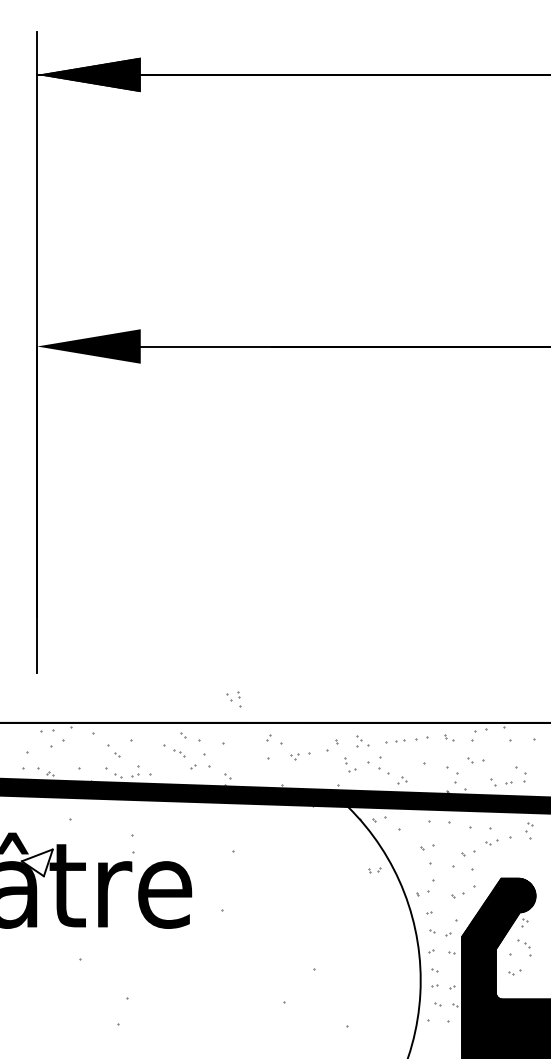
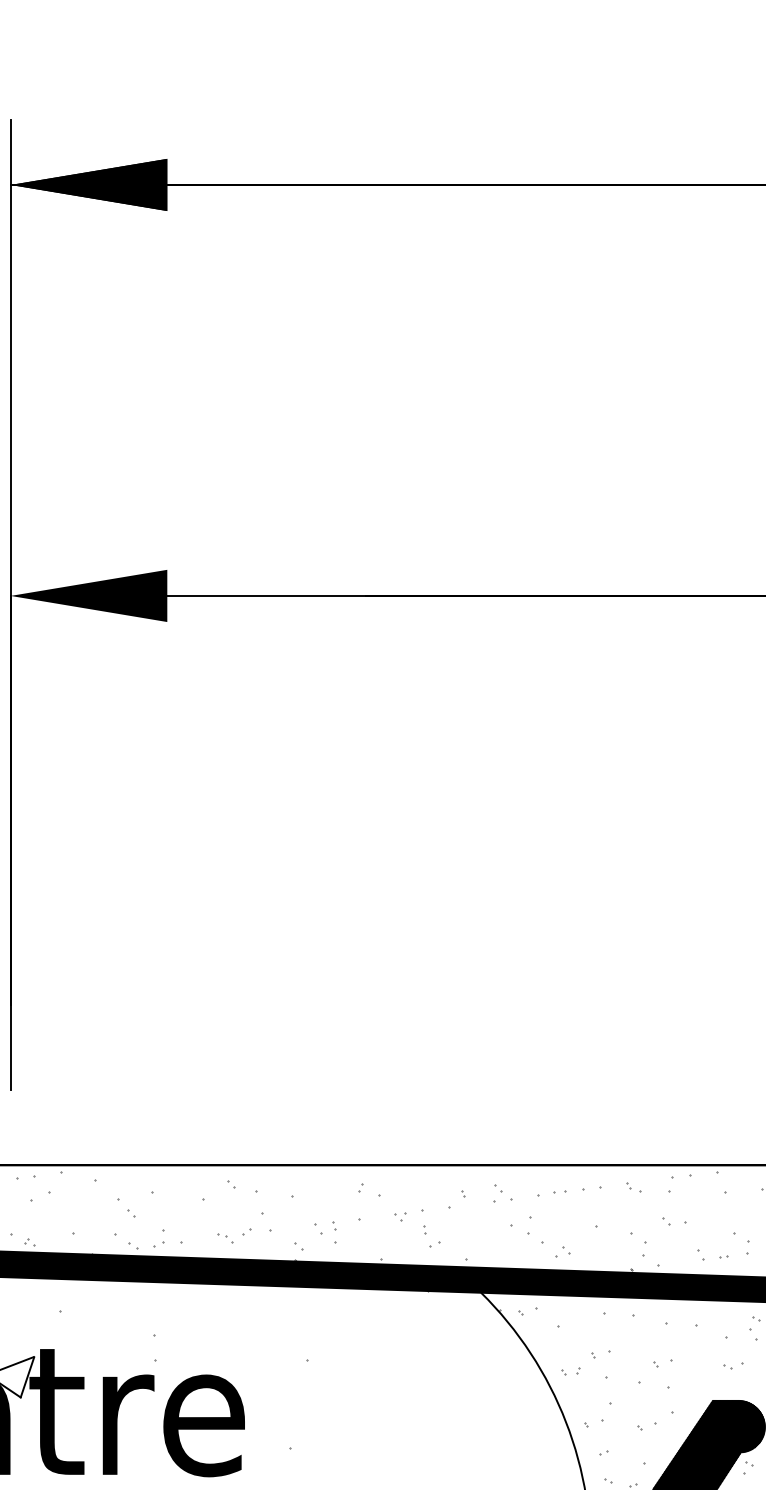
part: (233, 699) -> (325, 1232), moved
part: (179, 753) -> (225, 1238), moved
part: (350, 764) -> (431, 1235), moved
part: (491, 842) -> (732, 1366), moved
part: (374, 870) -> (570, 1372), moved

